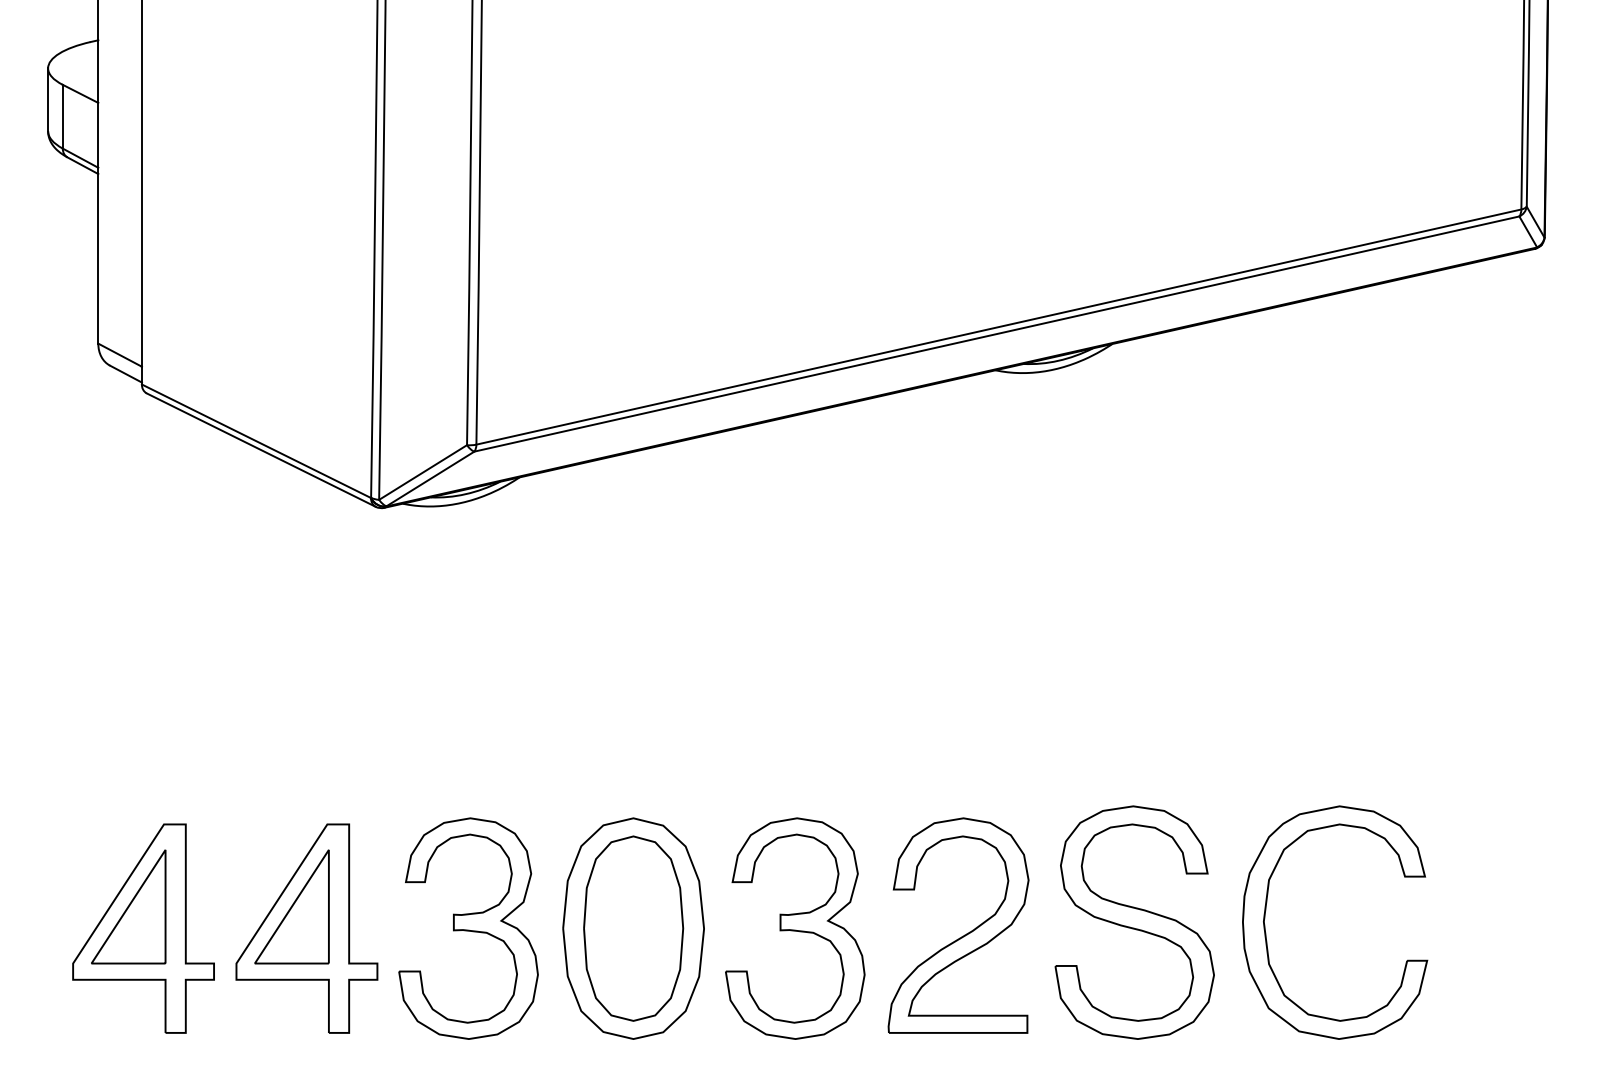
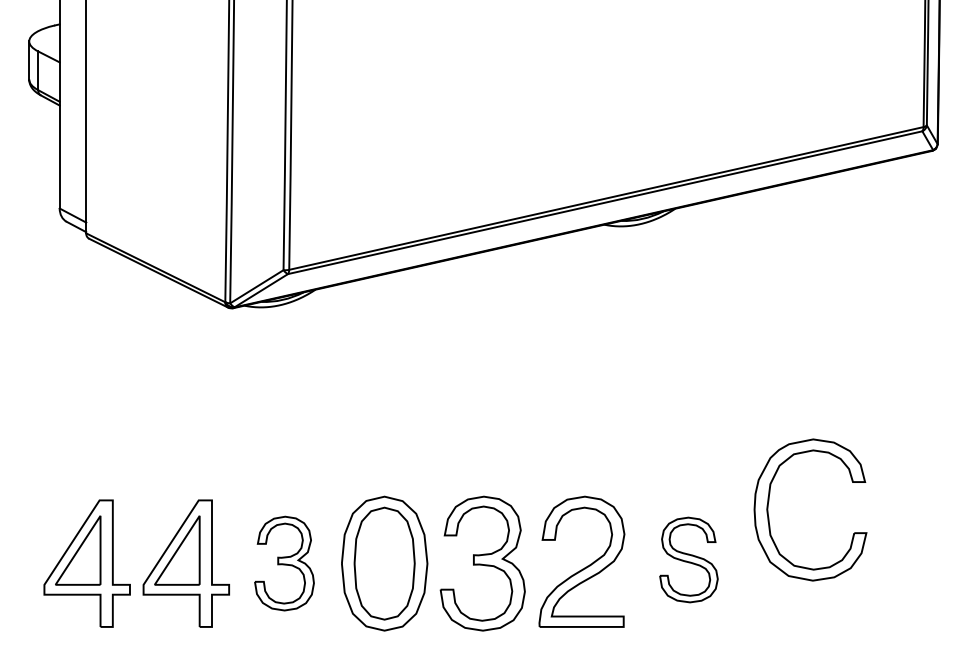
part: (1267, 908) -> (769, 501), moved
part: (1134, 921) -> (688, 559), size x0.6
part: (468, 928) -> (284, 563), size x0.7

